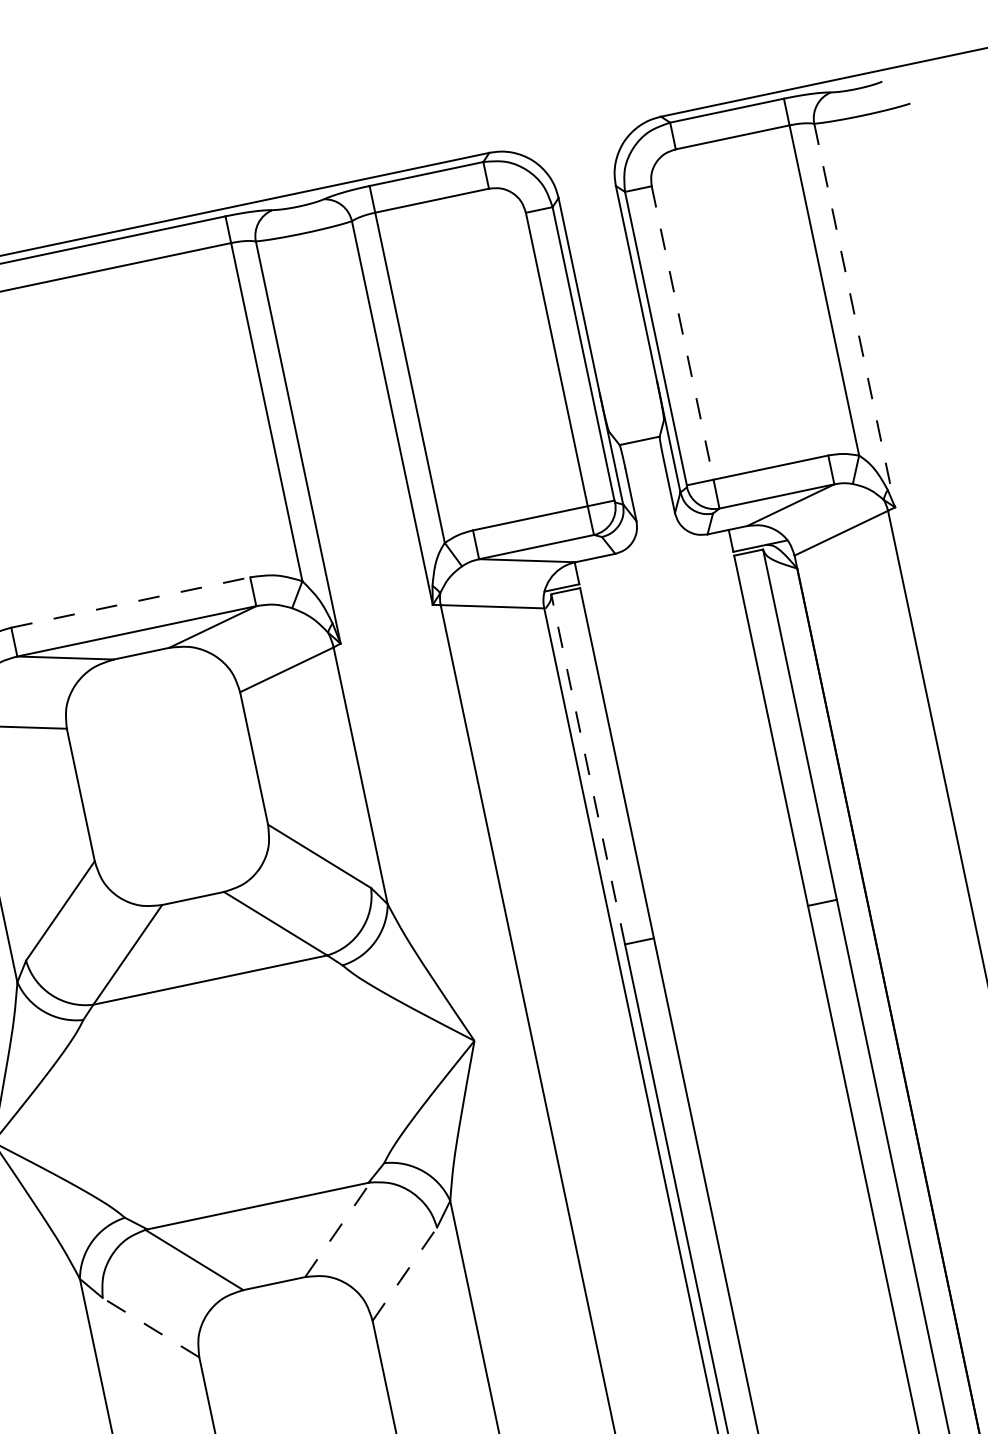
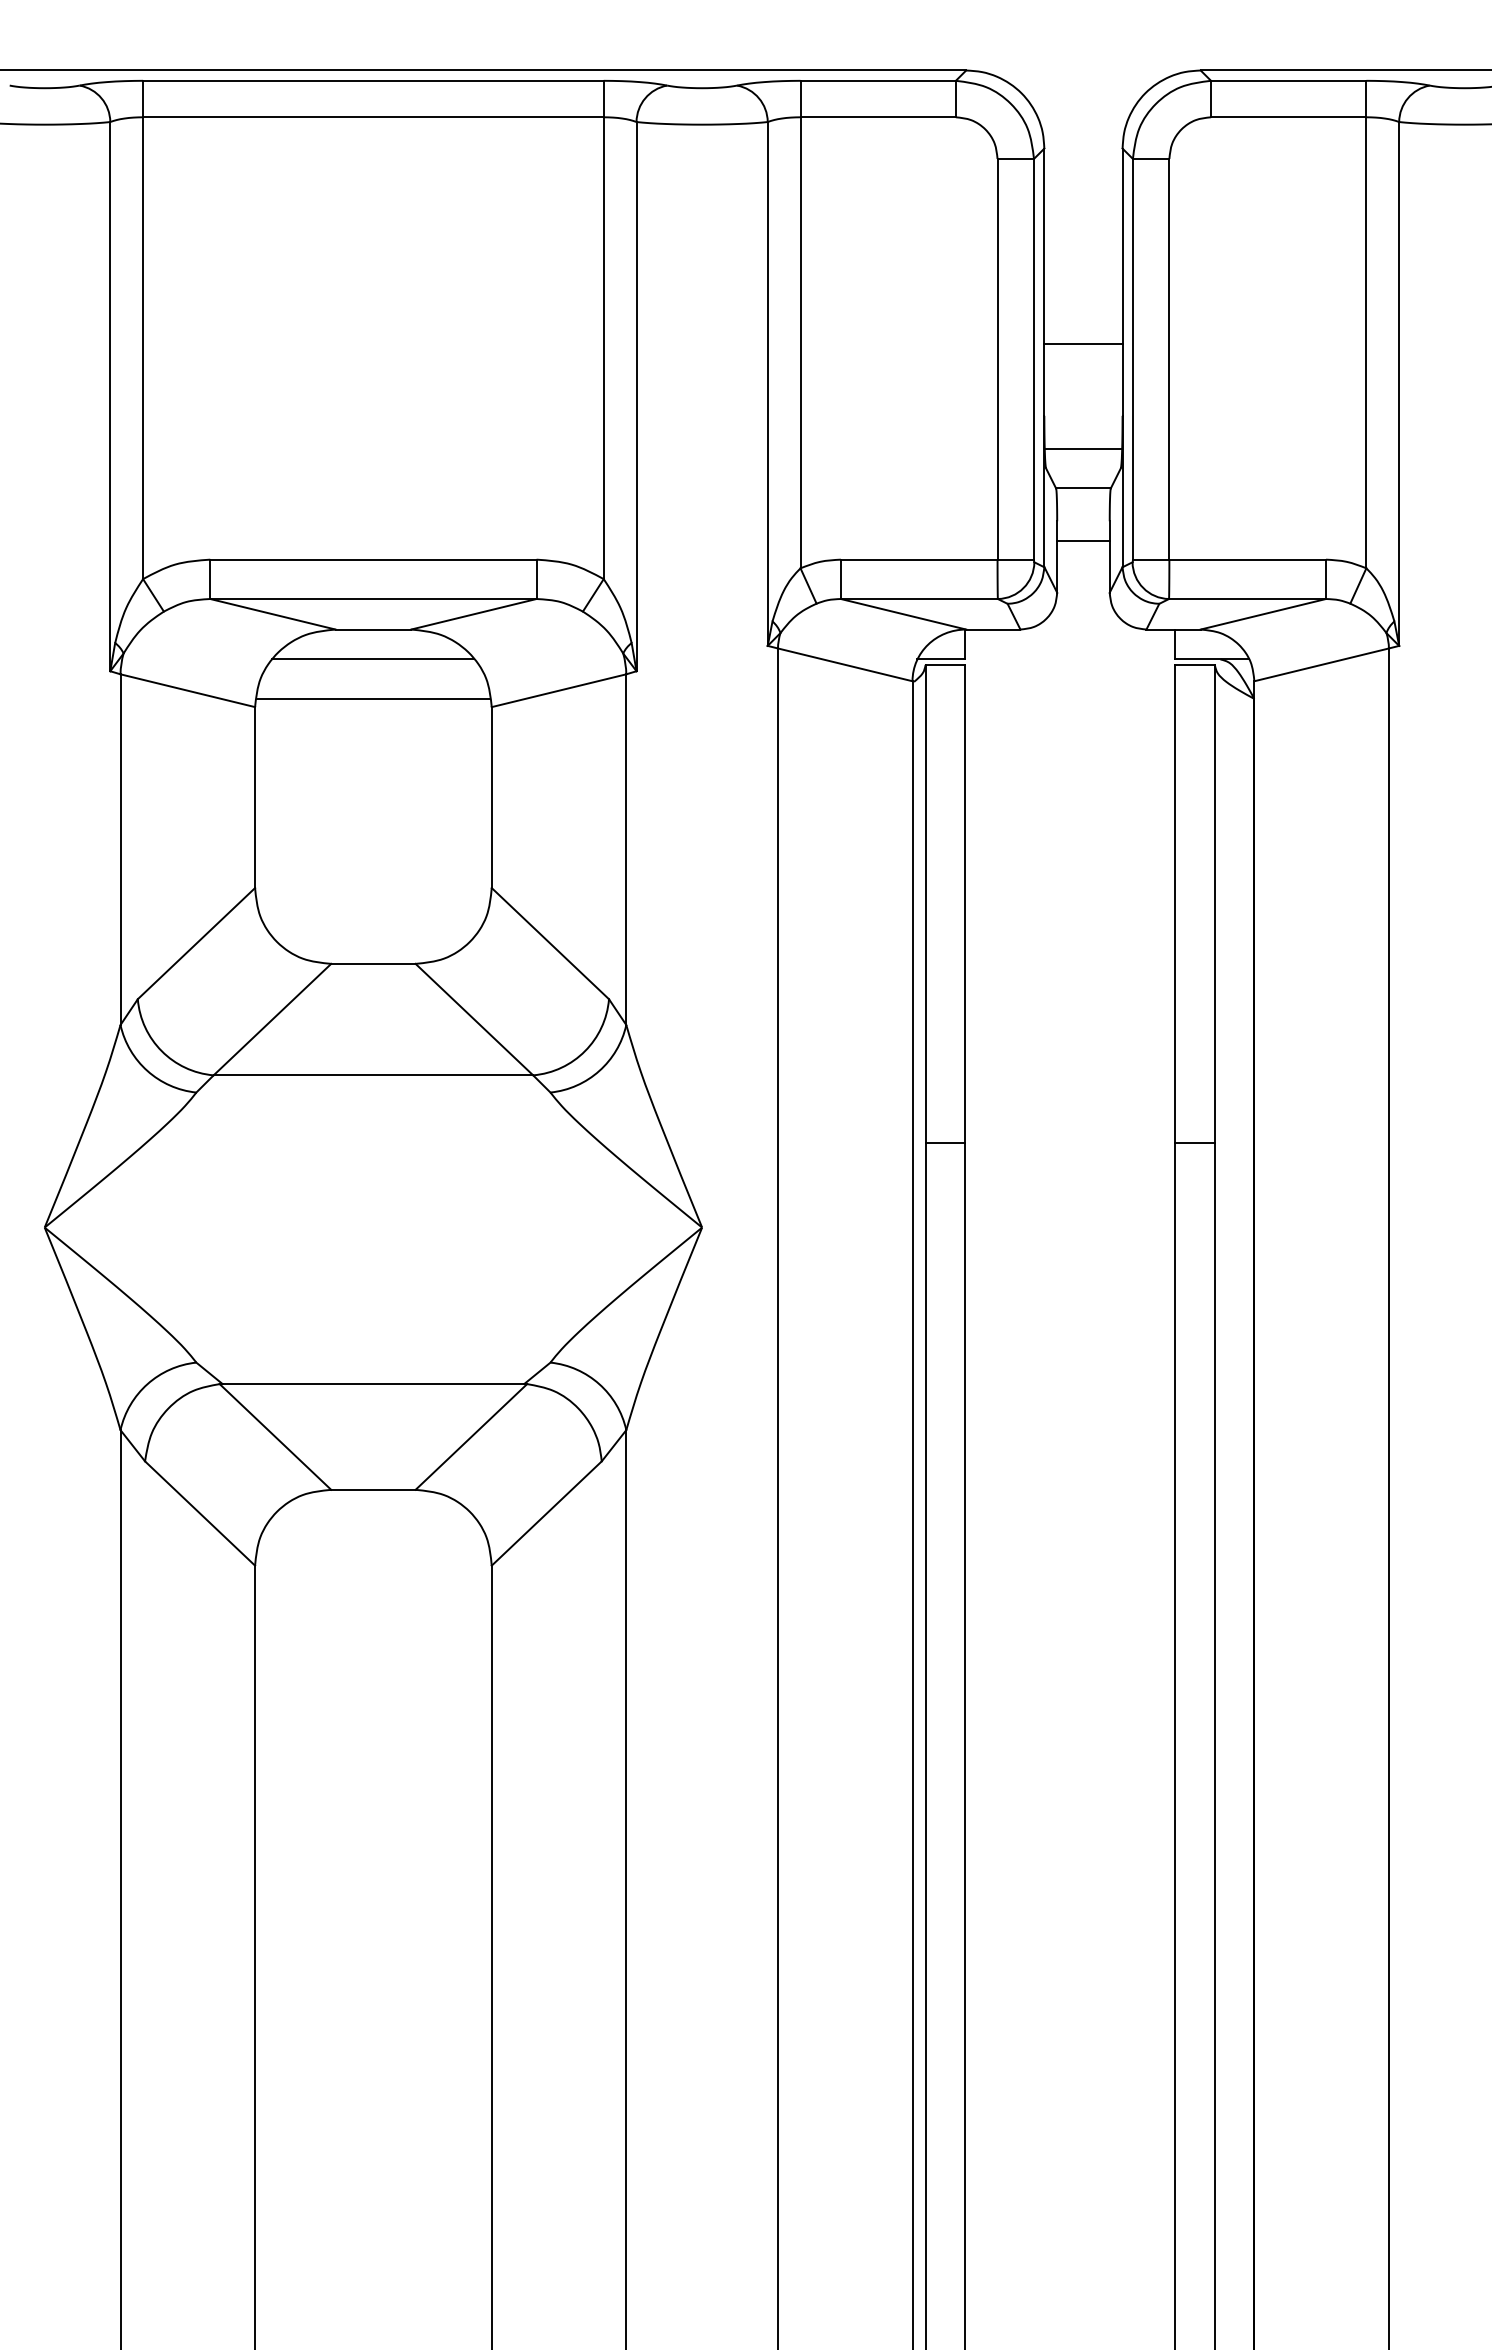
line: (854, 315) -> (1399, 383), dashed -> solid
line: (682, 333) -> (1169, 359), dashed -> solid
line: (617, 334) -> (1083, 343), added
line: (633, 412) -> (1083, 449), added
line: (647, 479) -> (1083, 541), added
line: (130, 602) -> (373, 559), dashed -> solid
line: (146, 675) -> (373, 659), added
line: (152, 704) -> (373, 698), added
line: (588, 769) -> (925, 903), dashed -> solid
line: (337, 1229) -> (471, 1436), dashed -> solid
line: (404, 1274) -> (546, 1513), dashed -> solid
line: (151, 1327) -> (200, 1513), dashed -> solid

